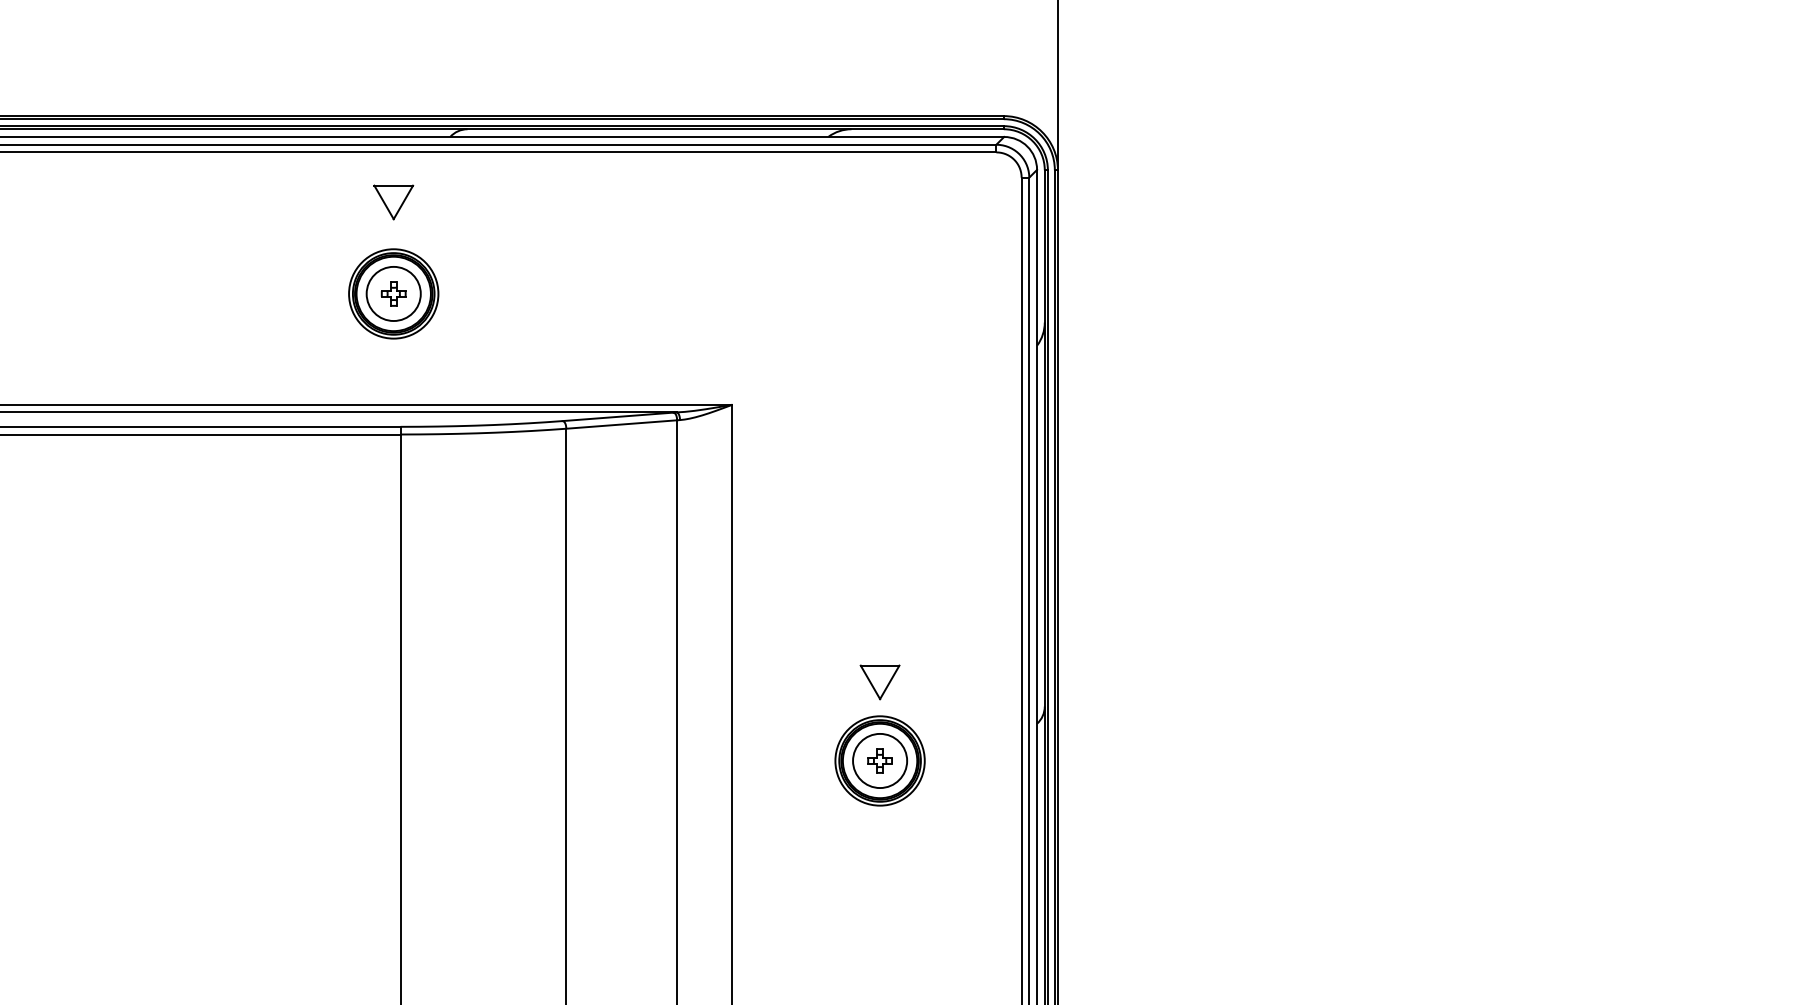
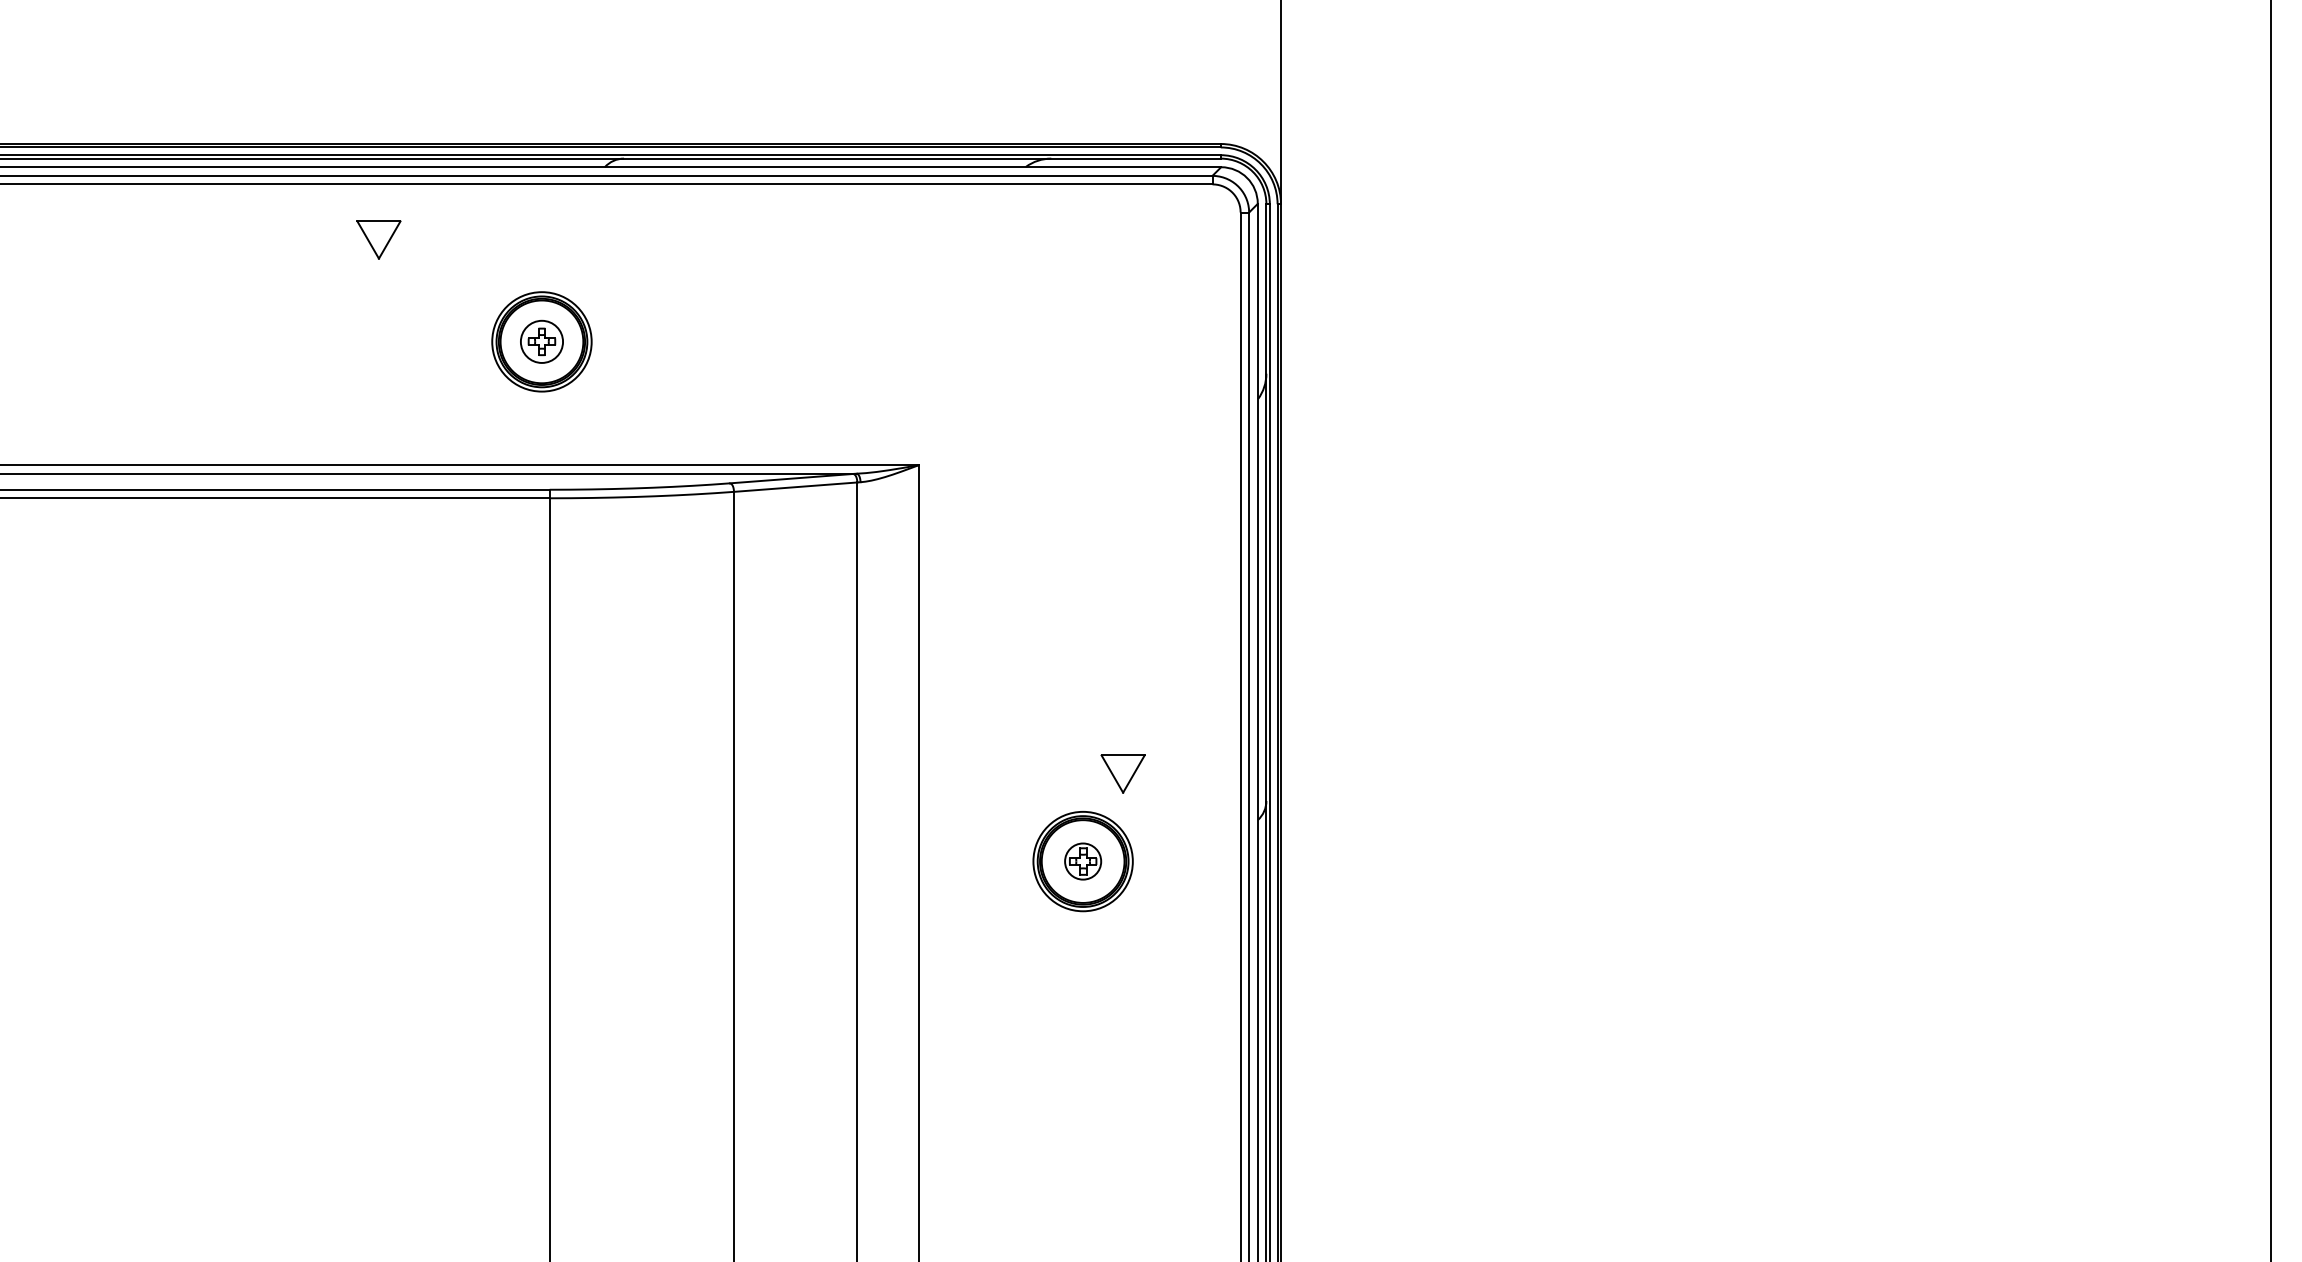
part: (393, 201) -> (378, 239), moved
circle: (393, 293) -> (541, 341), size x0.7
part: (879, 681) -> (1122, 773), moved
circle: (880, 760) -> (1083, 861), size x0.6

